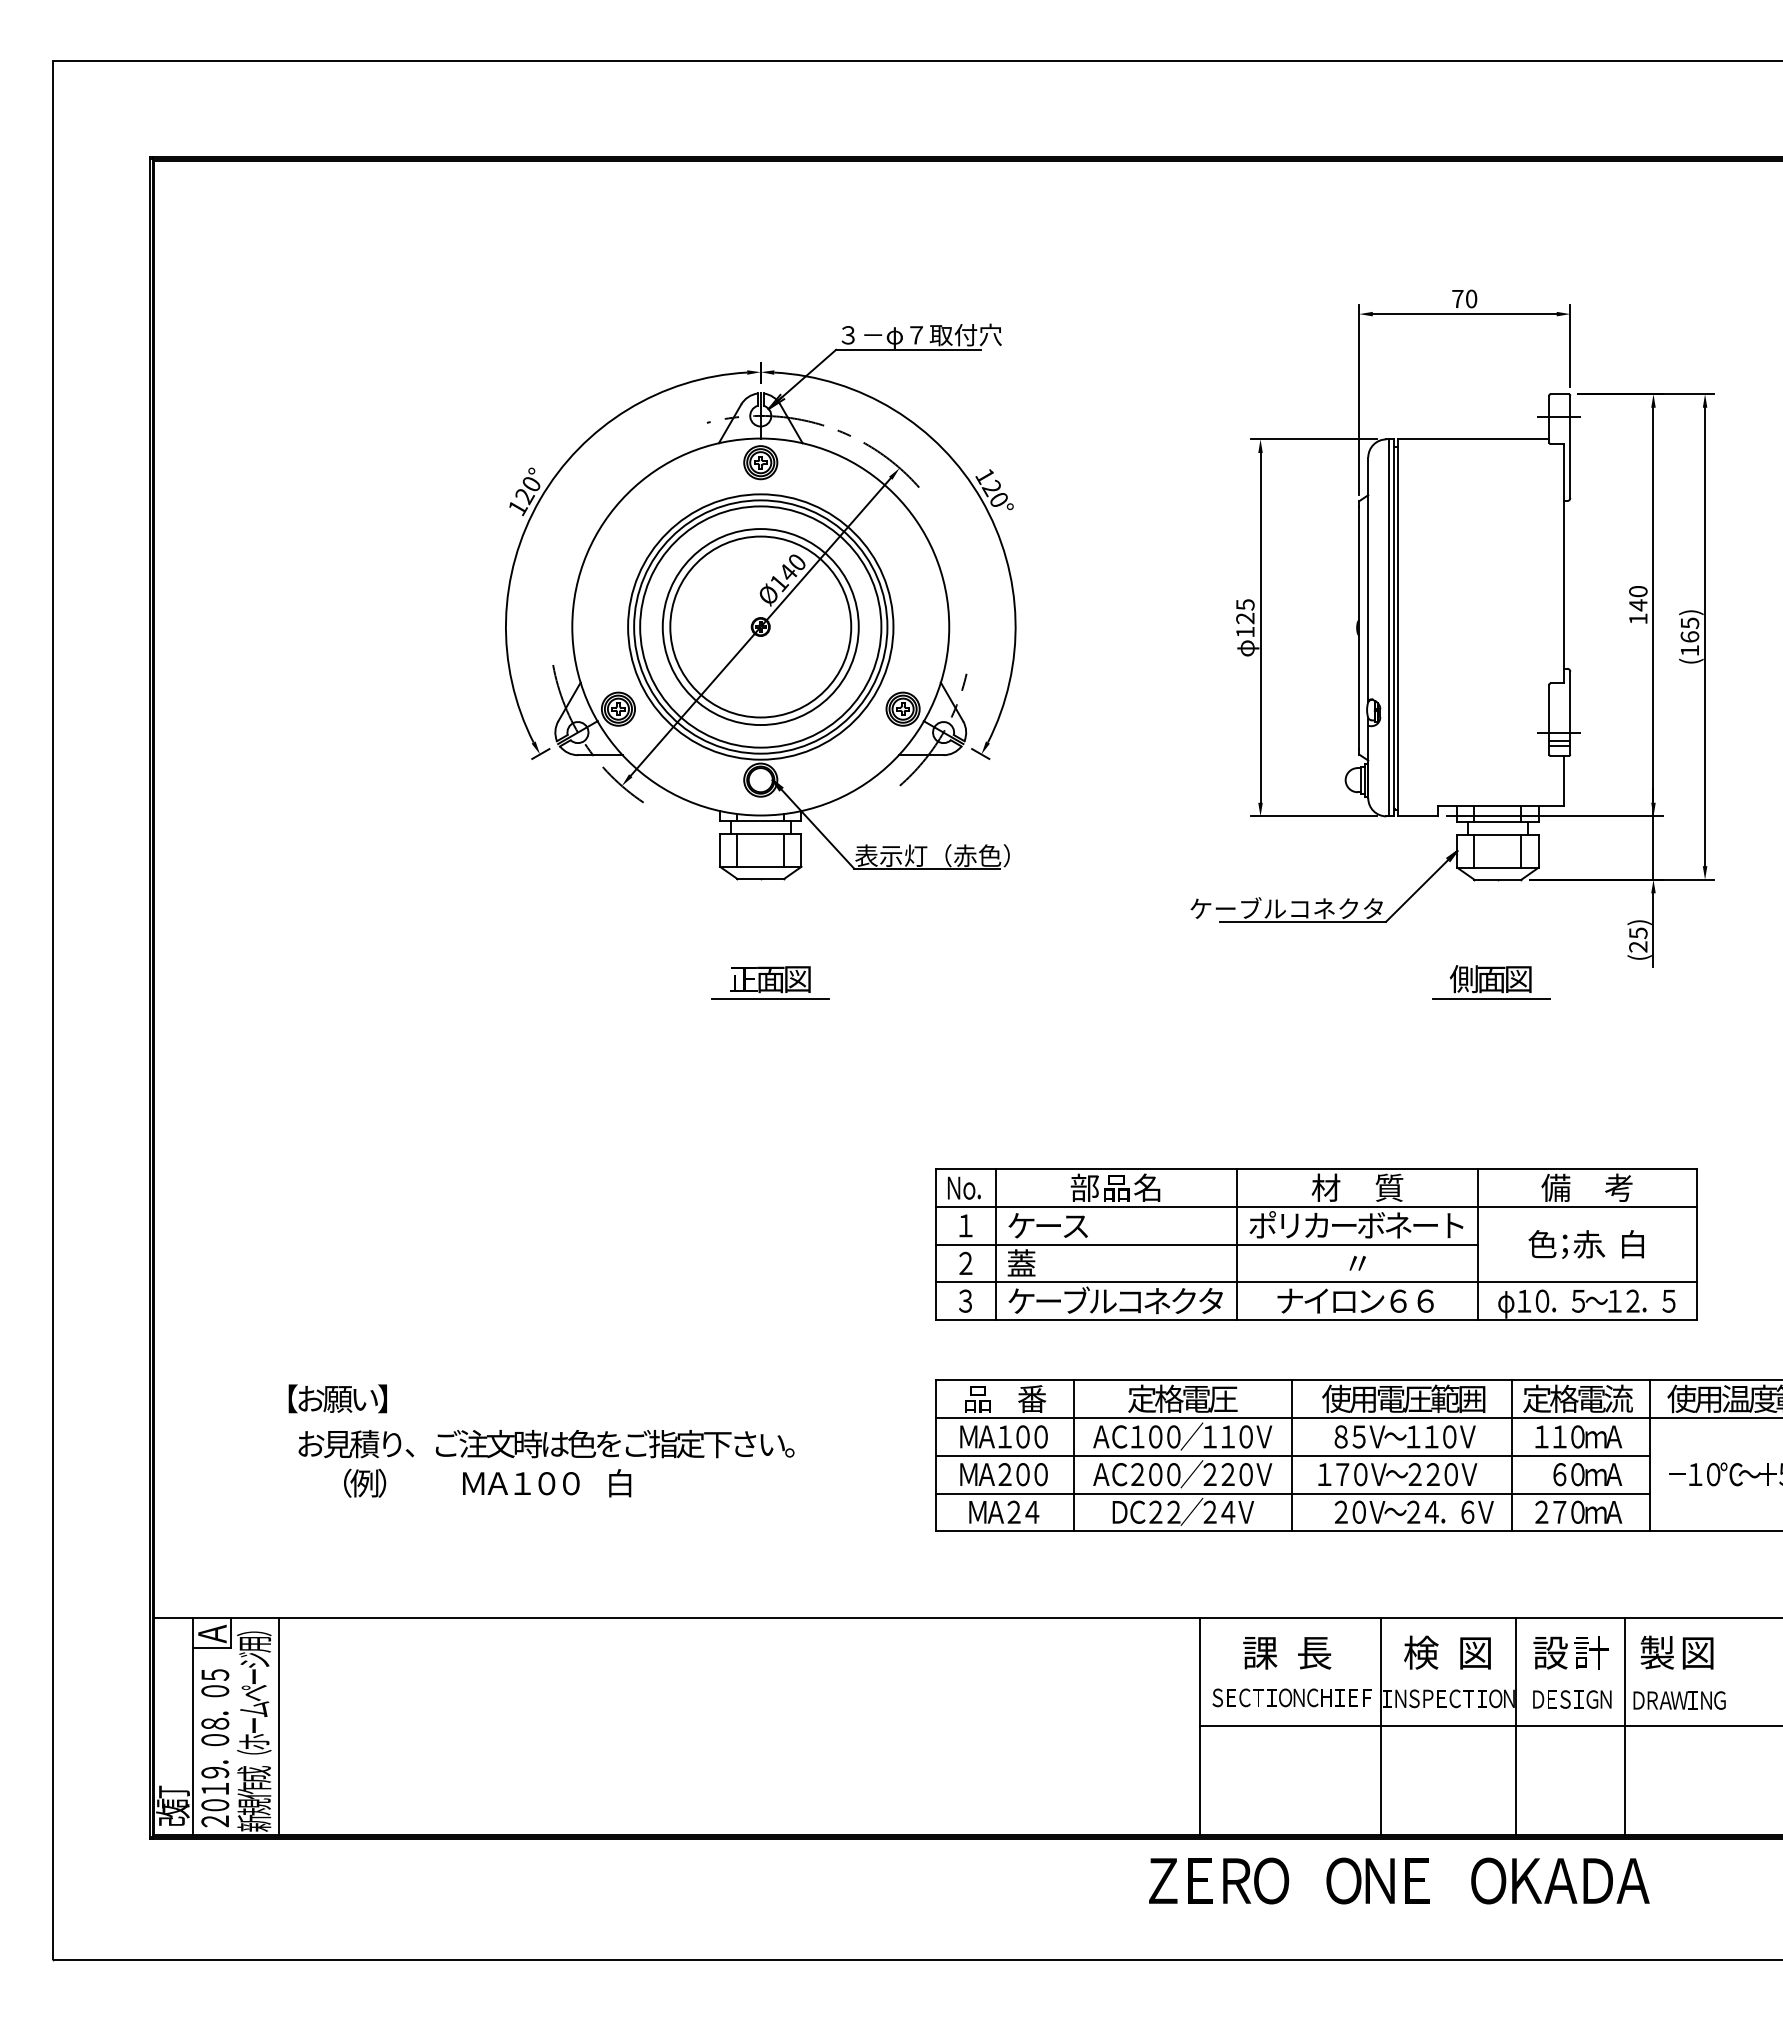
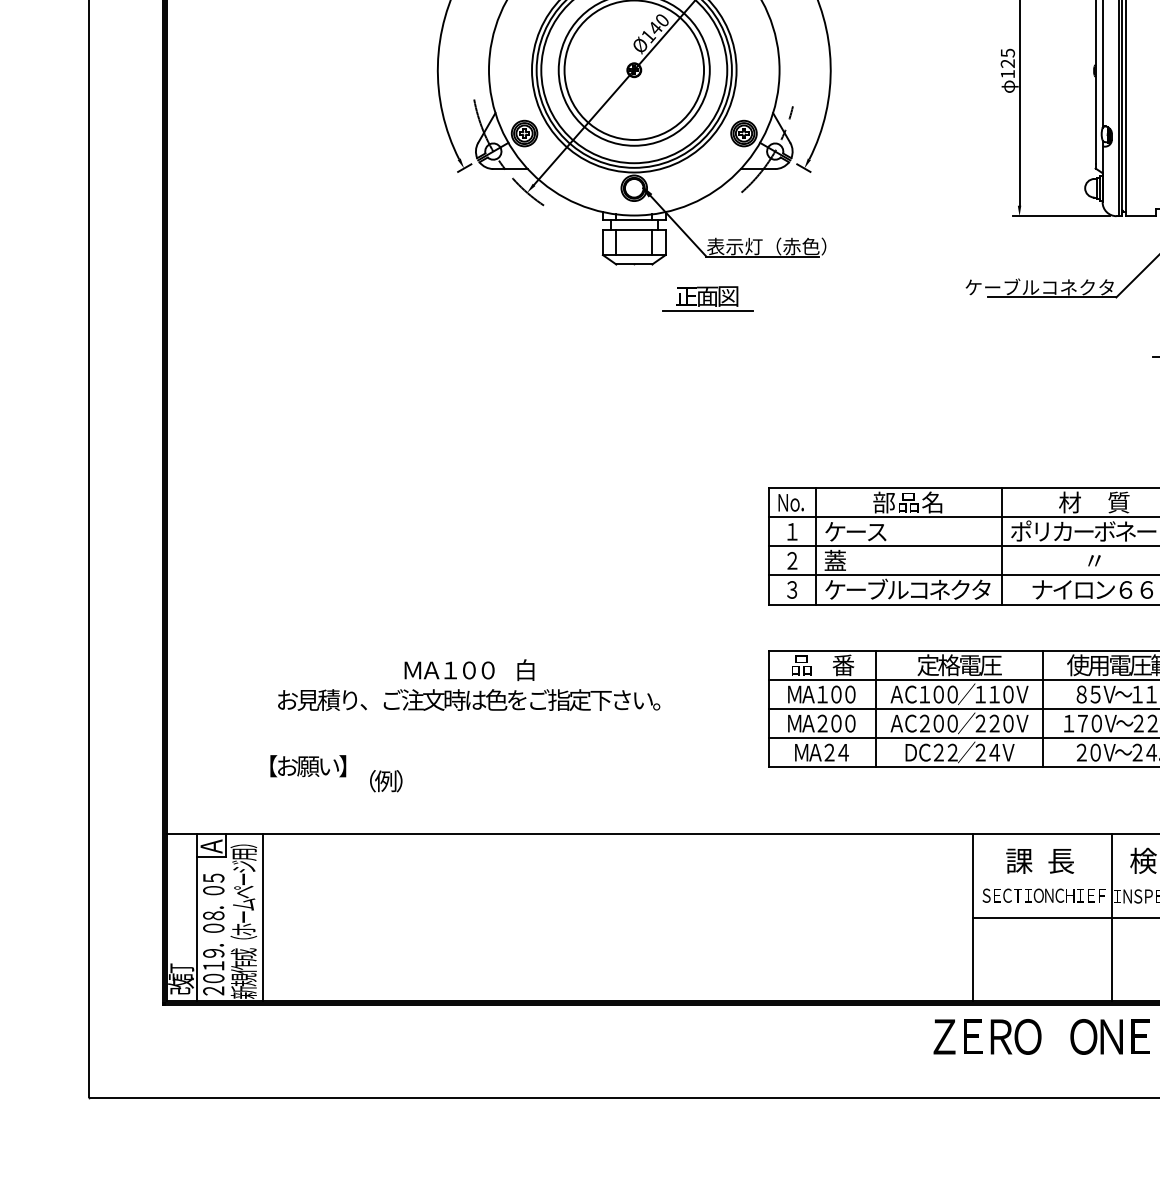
part: (770, 982) -> (707, 298), moved
text: (337, 1398) -> (307, 765), moved
text: (365, 1482) -> (386, 780), moved
text: (547, 1483) -> (469, 670), moved

